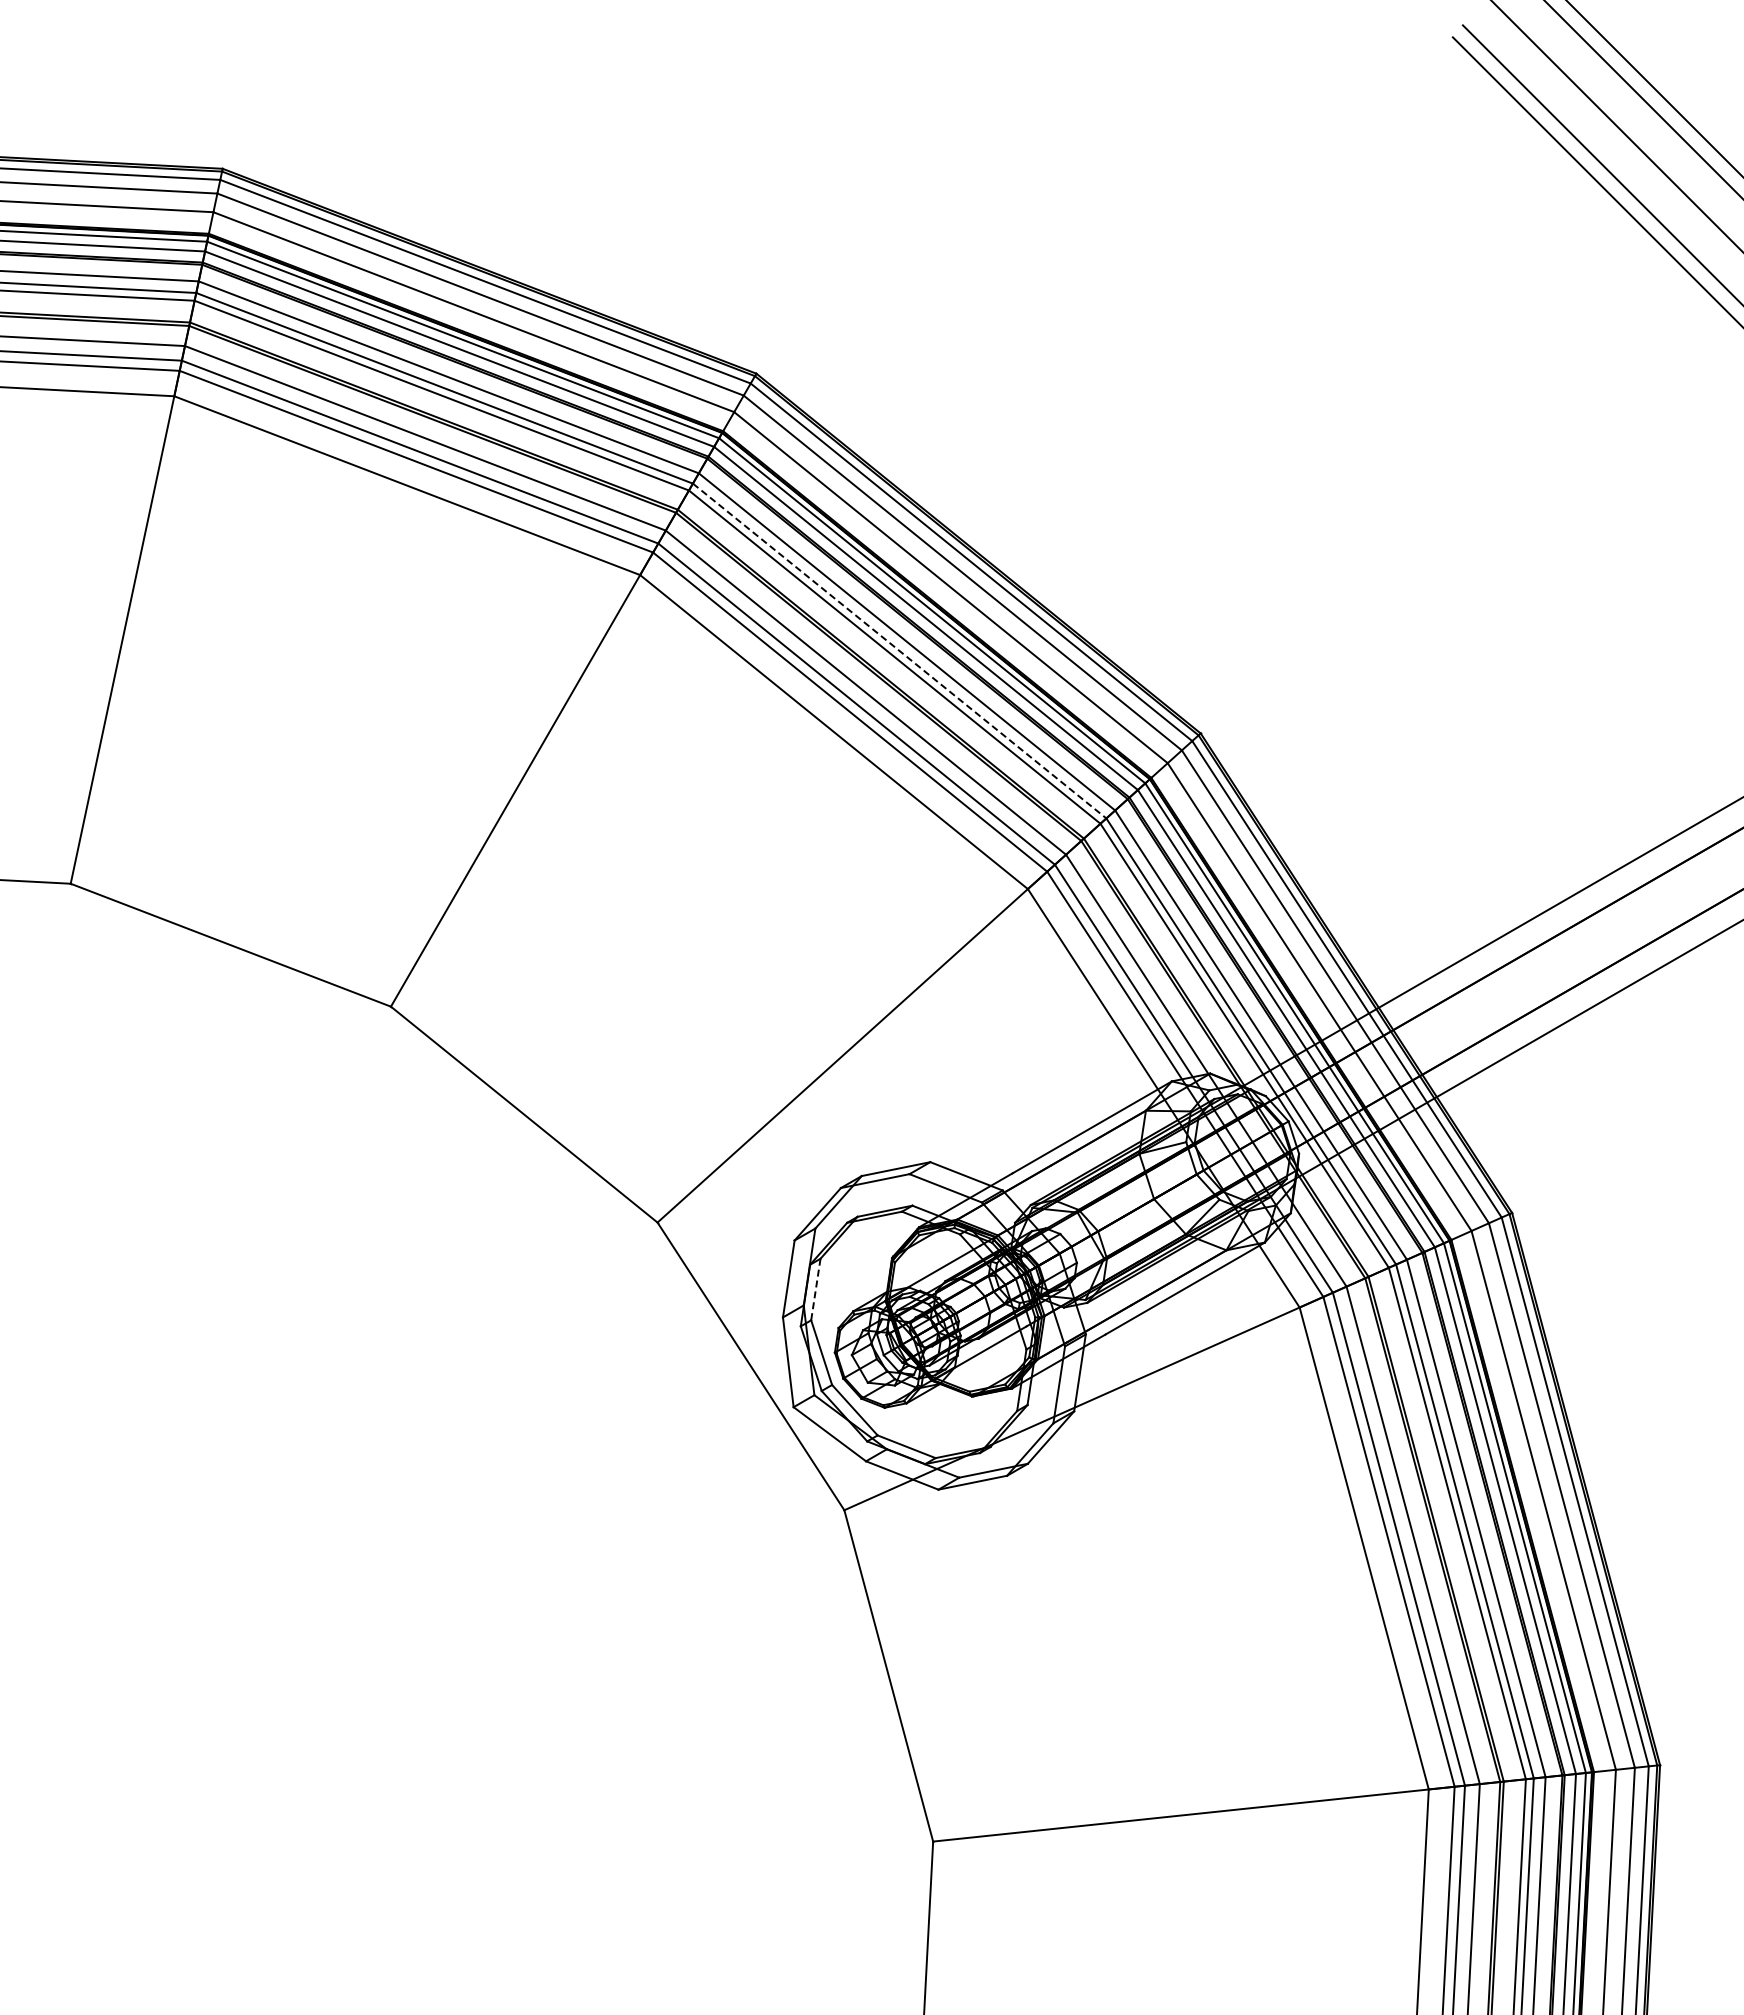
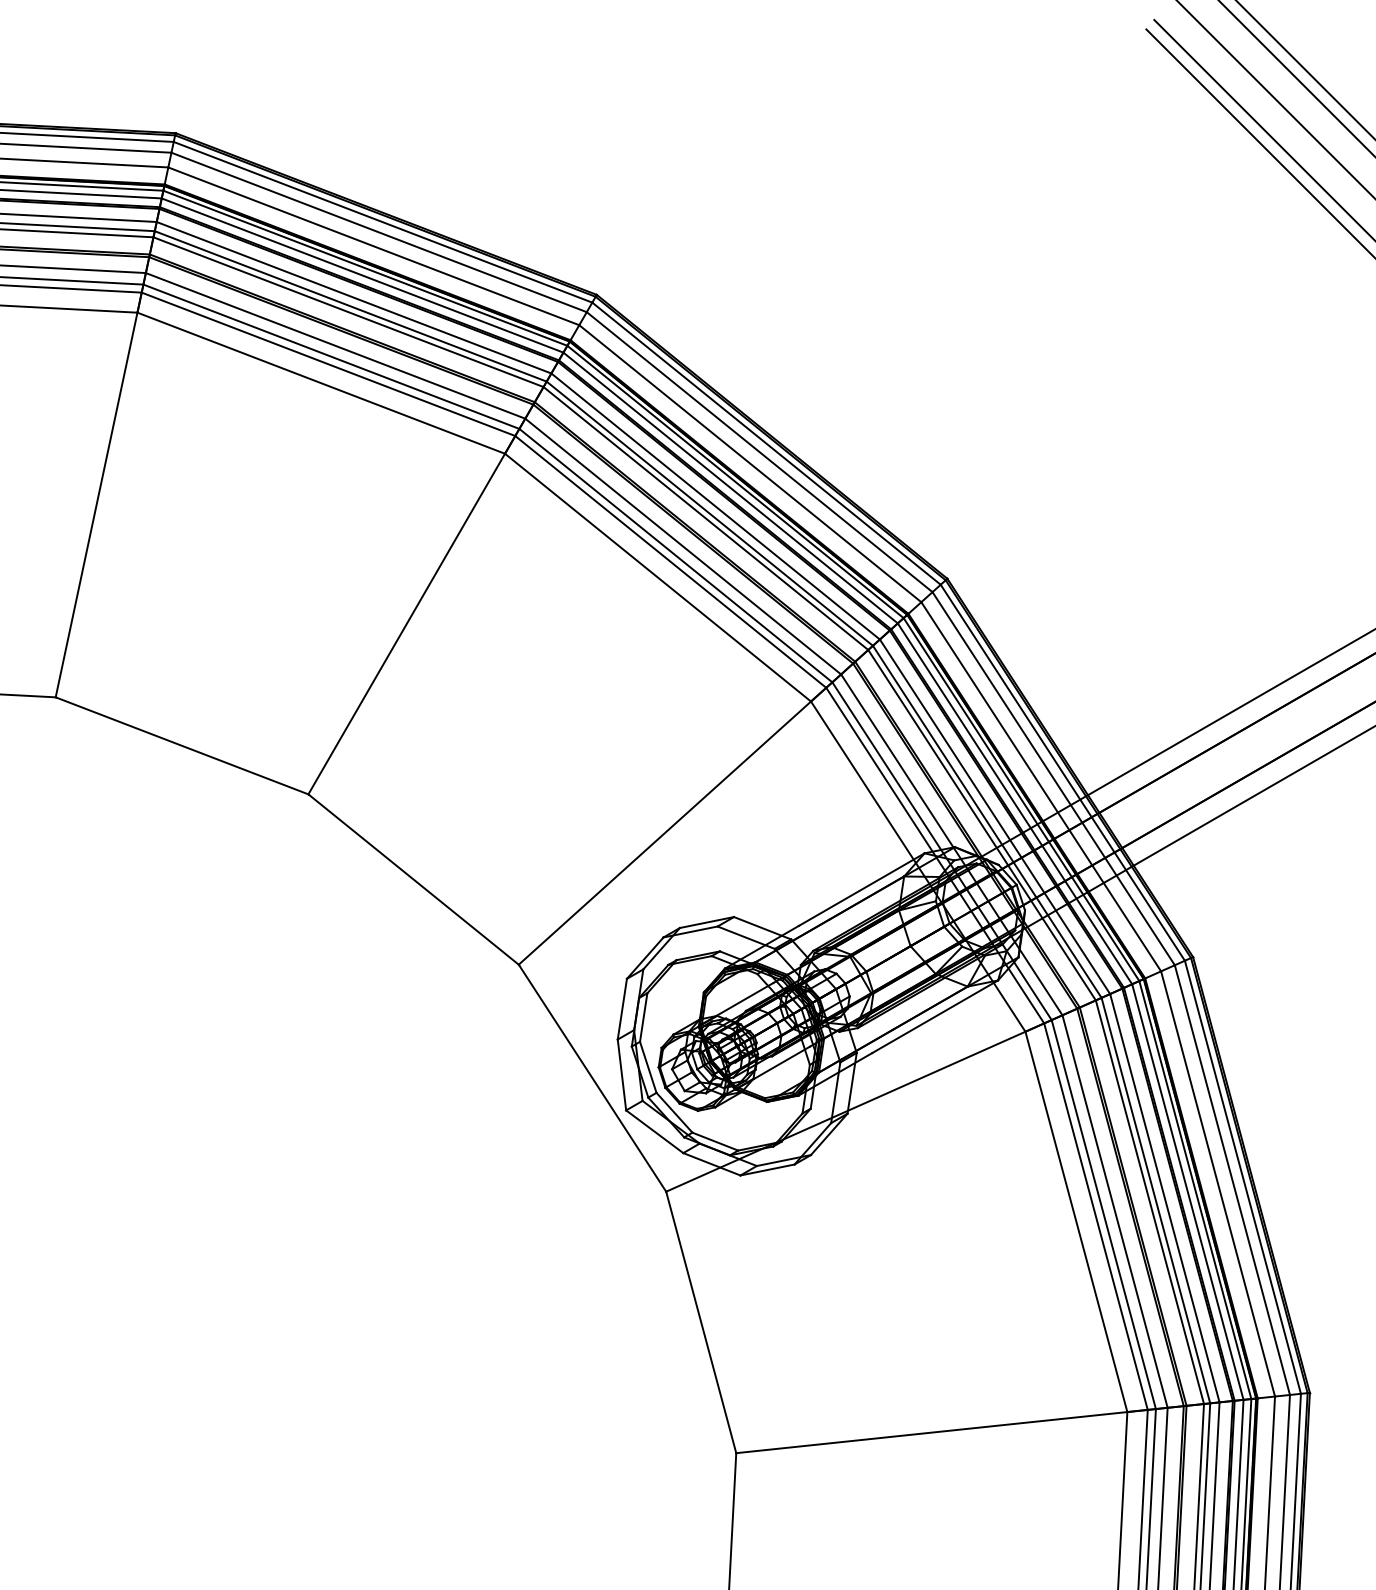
line: (899, 651) -> (709, 514), dashed -> solid
line: (815, 1290) -> (643, 1018), dashed -> solid

